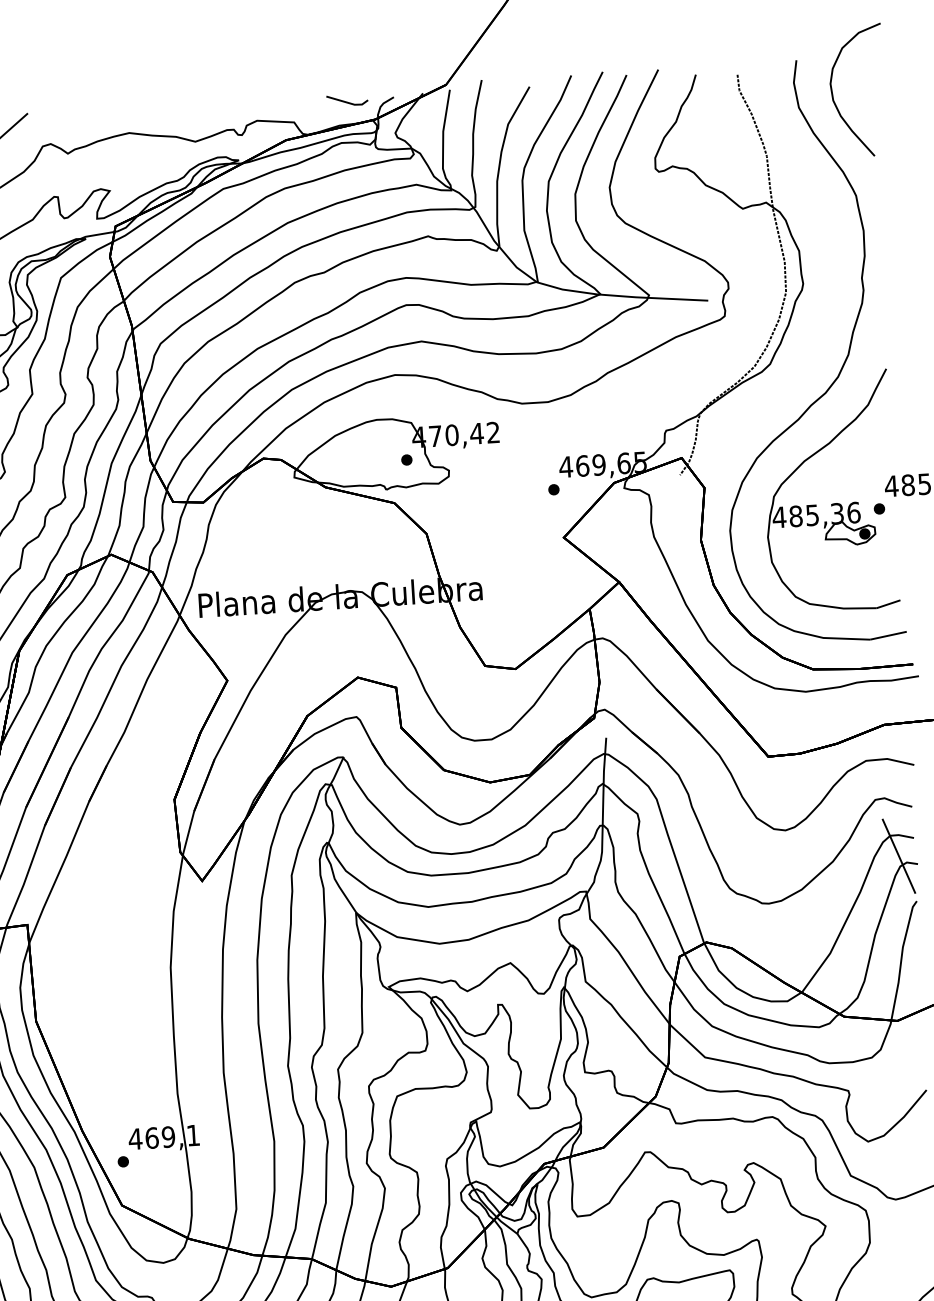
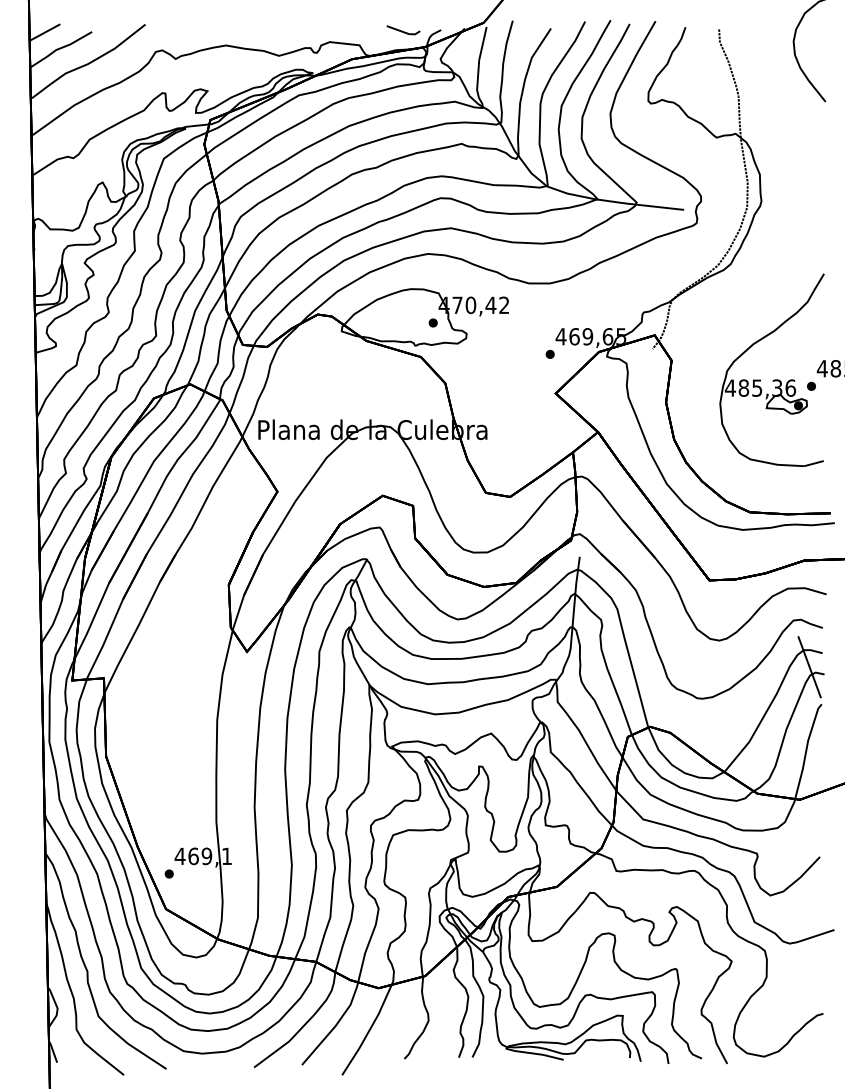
part: (840, 367) -> (787, 270), removed

